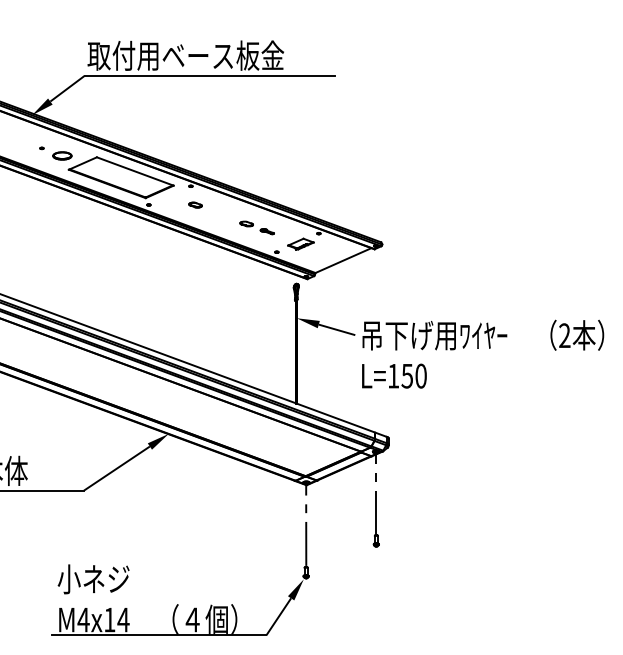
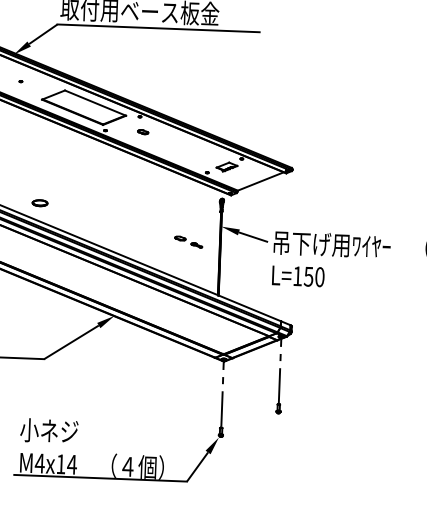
part: (62, 155) -> (40, 202), moved
part: (256, 227) -> (188, 241), moved

